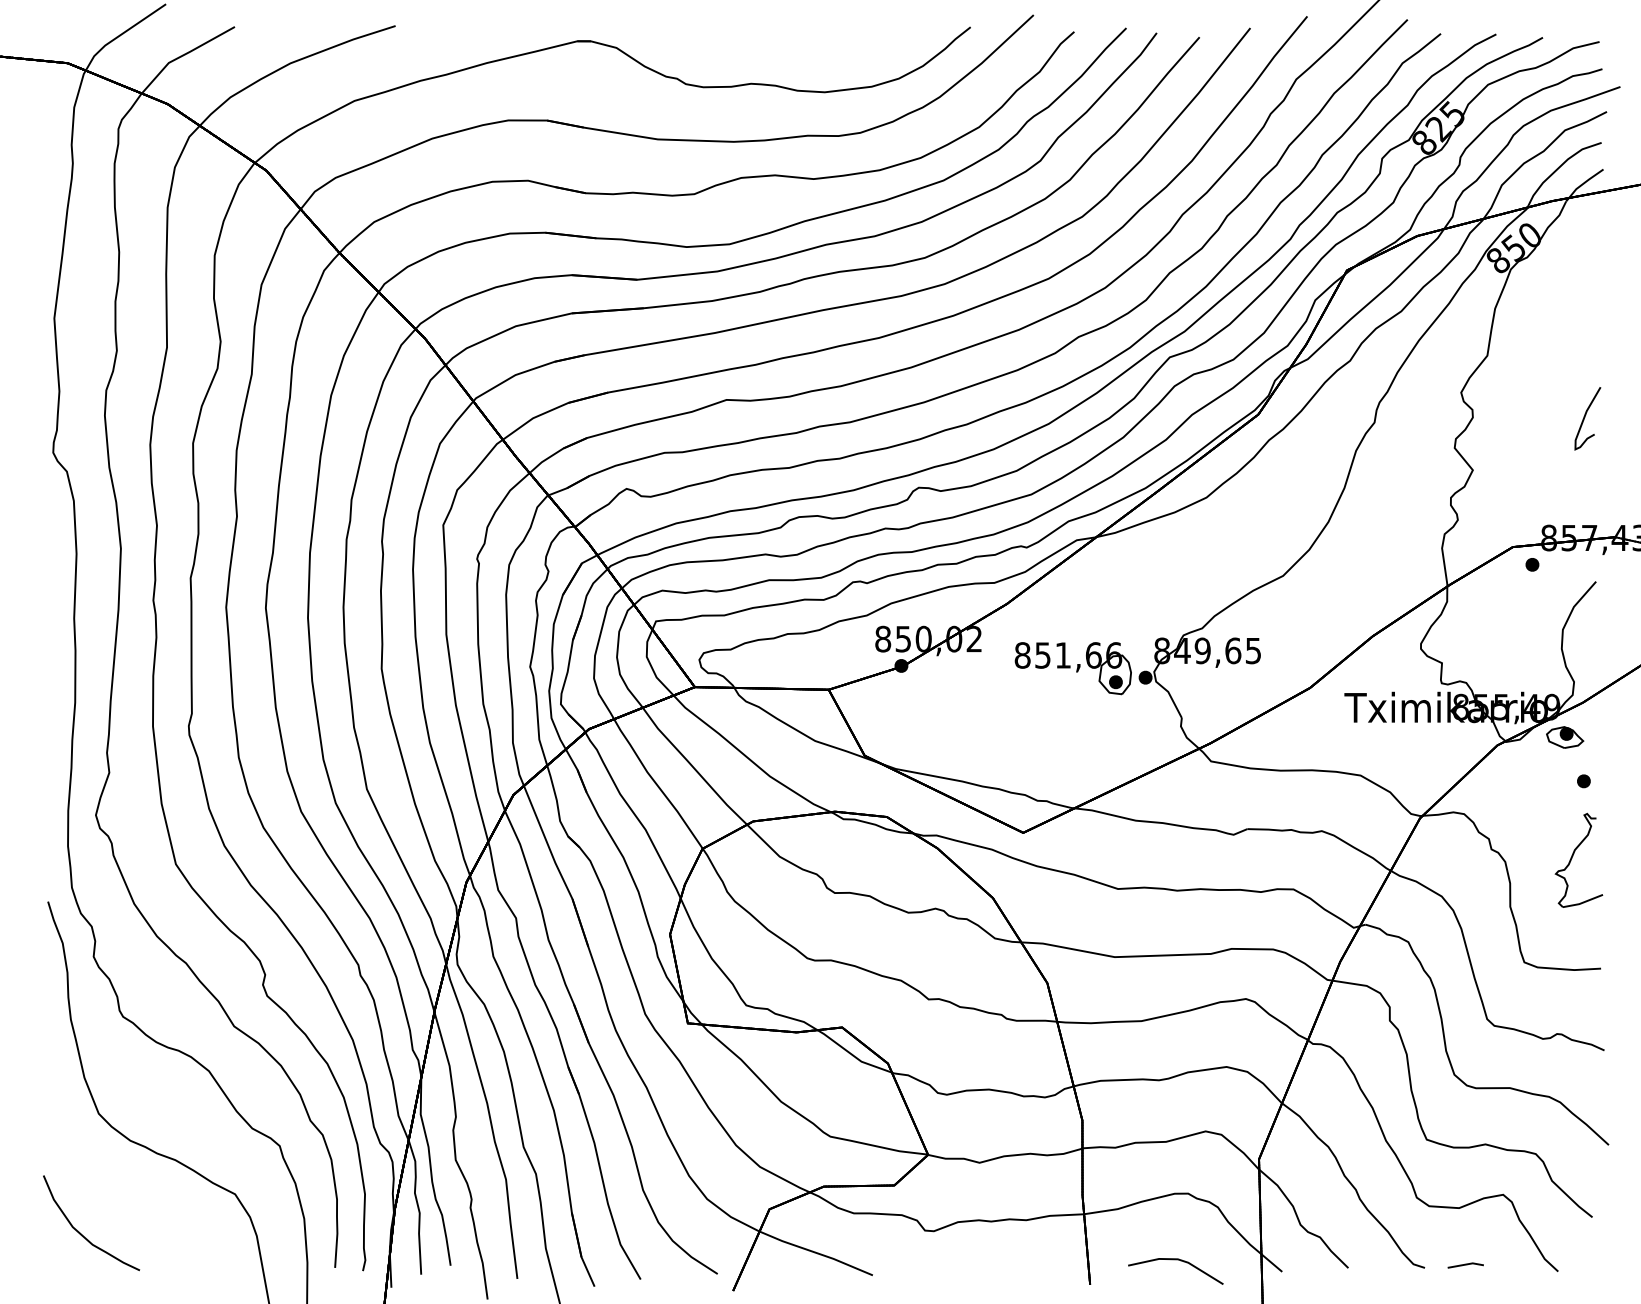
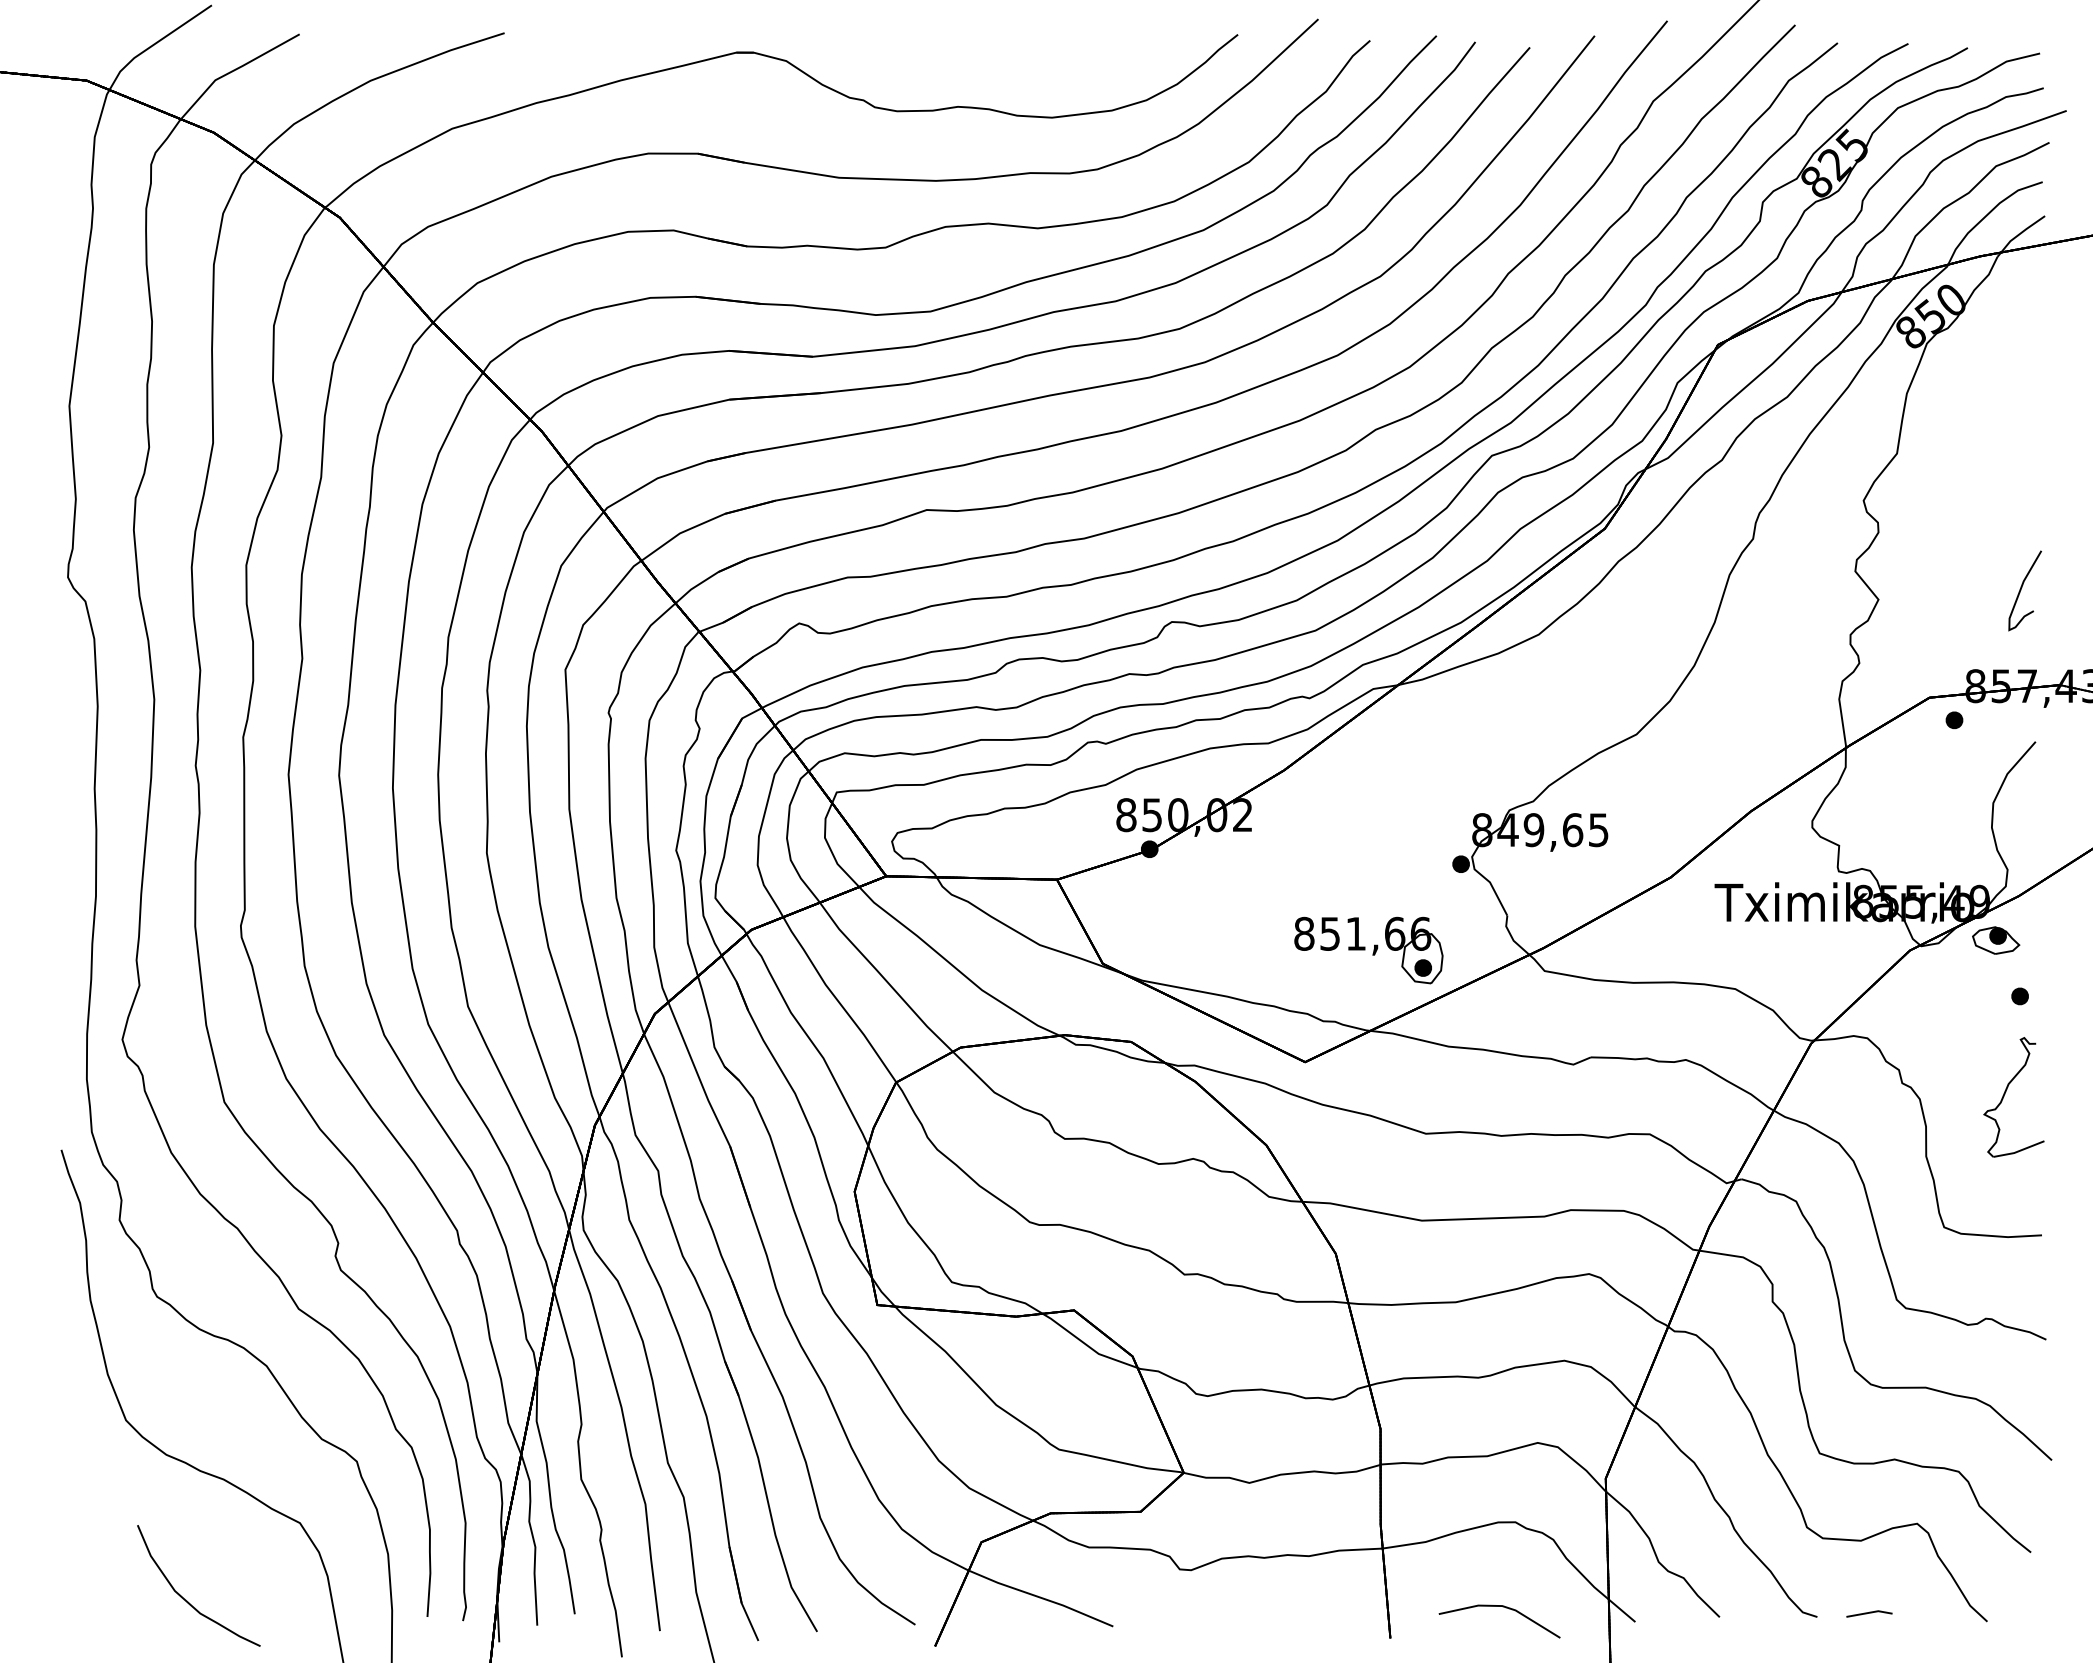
curve: (1584, 418) -> (2021, 590), moved
part: (1072, 668) -> (1368, 950), moved
part: (82, 1234) -> (187, 1600), moved

